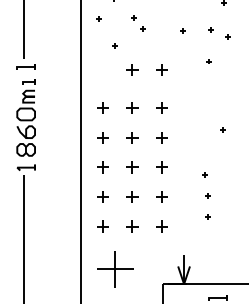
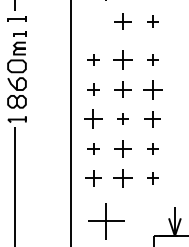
part: (132, 69) -> (123, 21), size x1.4
part: (132, 107) -> (123, 59), size x1.6
part: (132, 137) -> (123, 89), size x1.4
part: (161, 137) -> (152, 89), size x1.6
part: (102, 167) -> (93, 119), size x1.6
part: (161, 167) -> (152, 119), size x1.4
part: (132, 196) -> (123, 148), size x1.4
part: (102, 226) -> (93, 178), size x1.4
part: (132, 226) -> (123, 178), size x1.6

